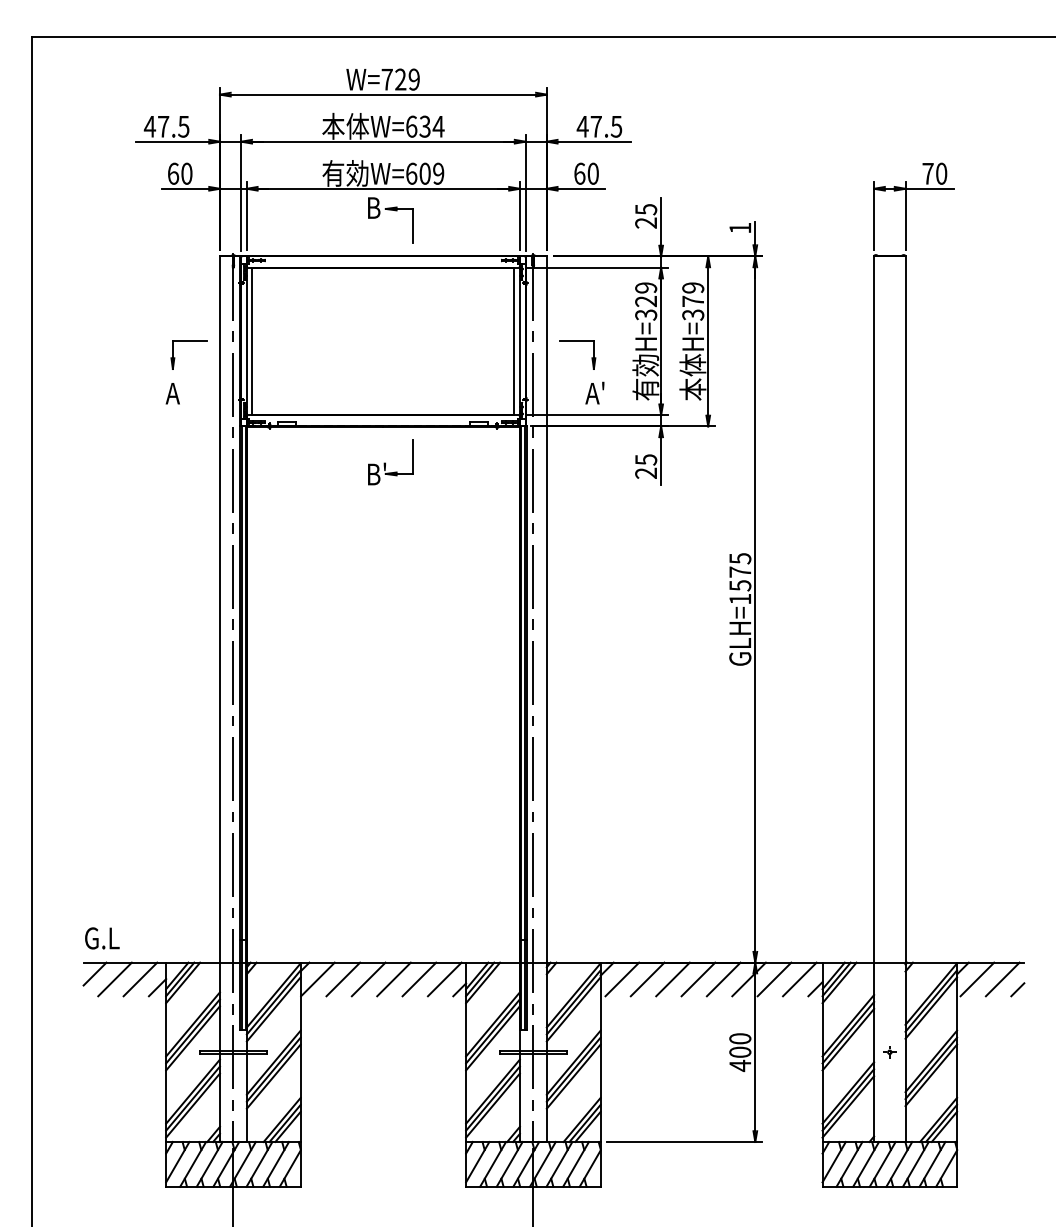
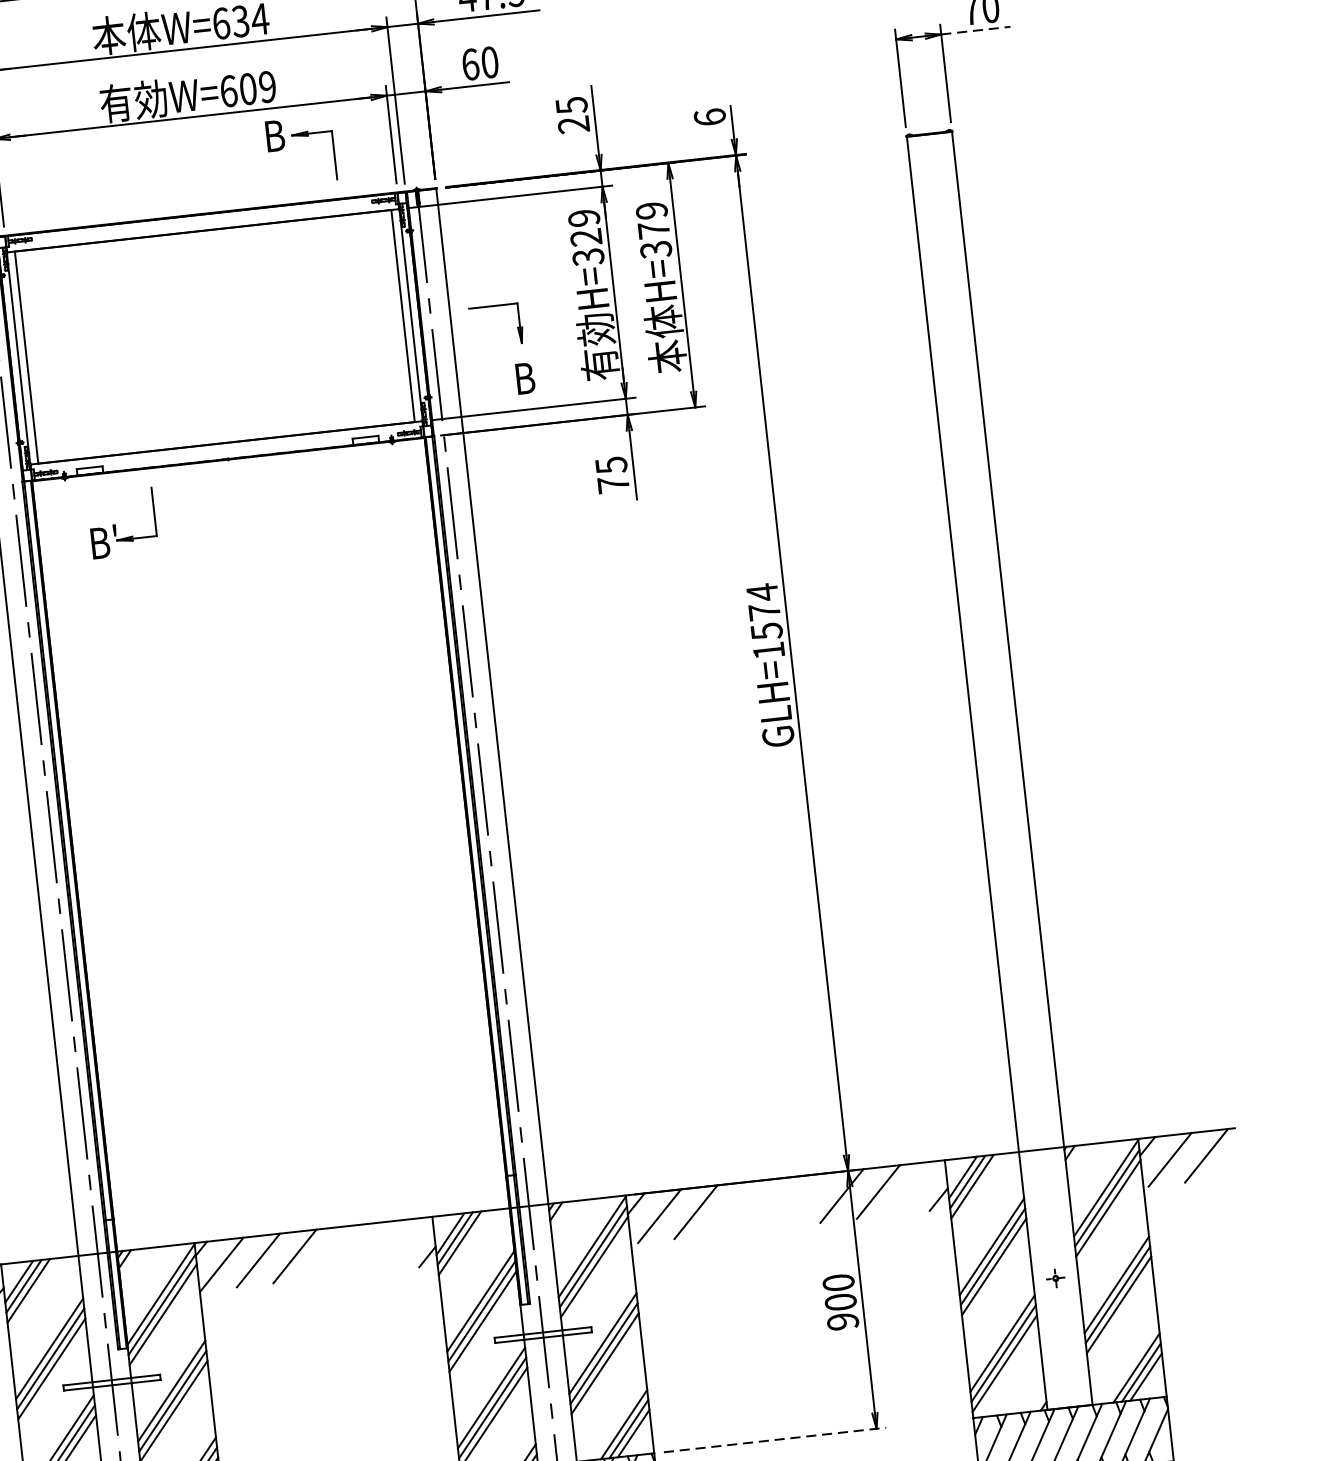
line: (930, 188) -> (977, 30), solid -> dashed
part: (390, 210) -> (299, 136), moved
text: (740, 227) -> (710, 116), 1 -> 6
text: (594, 392) -> (526, 376), A' -> B
part: (390, 462) -> (122, 523), moved
text: (645, 472) -> (612, 483), 25 -> 75
text: (740, 558) -> (762, 592), GLH=1575 -> GLH=1574
line: (393, 979) -> (330, 1252), removed
line: (419, 979) -> (368, 1248), removed
line: (444, 979) -> (403, 1244), removed
line: (672, 979) -> (731, 1208), removed
line: (698, 979) -> (769, 1204), removed
line: (723, 979) -> (805, 1200), removed
line: (799, 979) -> (914, 1188), removed
line: (1017, 989) -> (1229, 1167), removed
text: (740, 1065) -> (843, 1321), 400 -> 900
line: (685, 1141) -> (776, 1439), solid -> dashed

